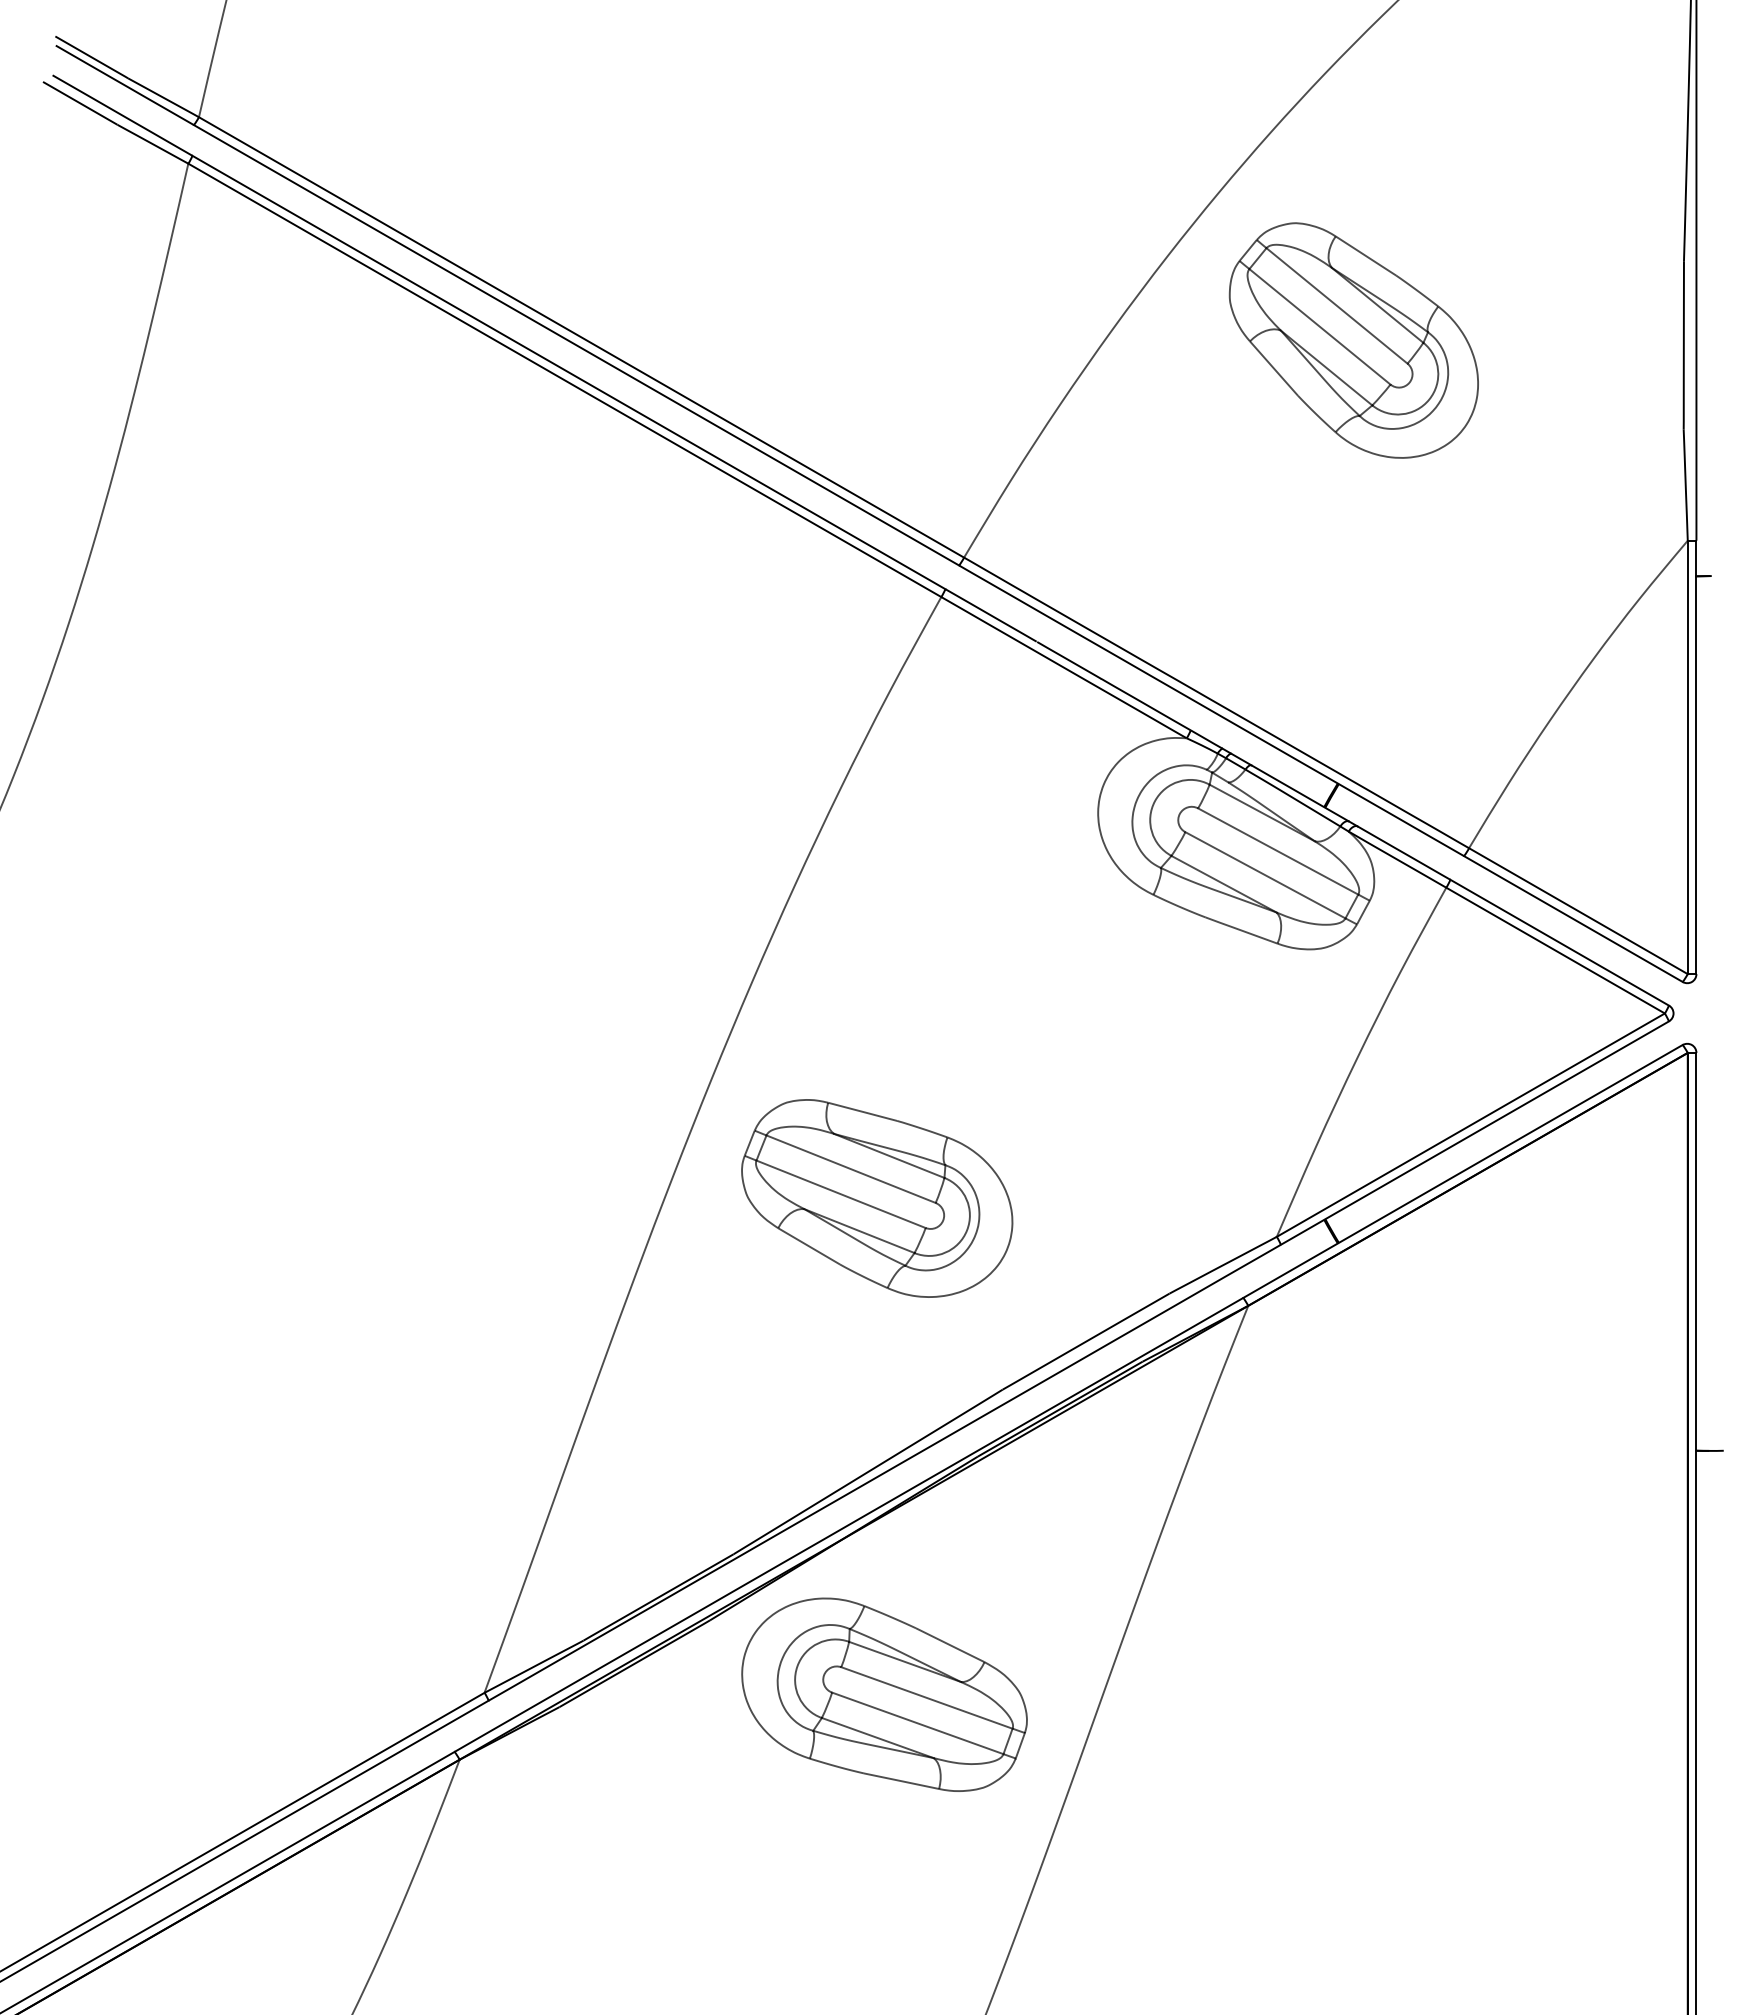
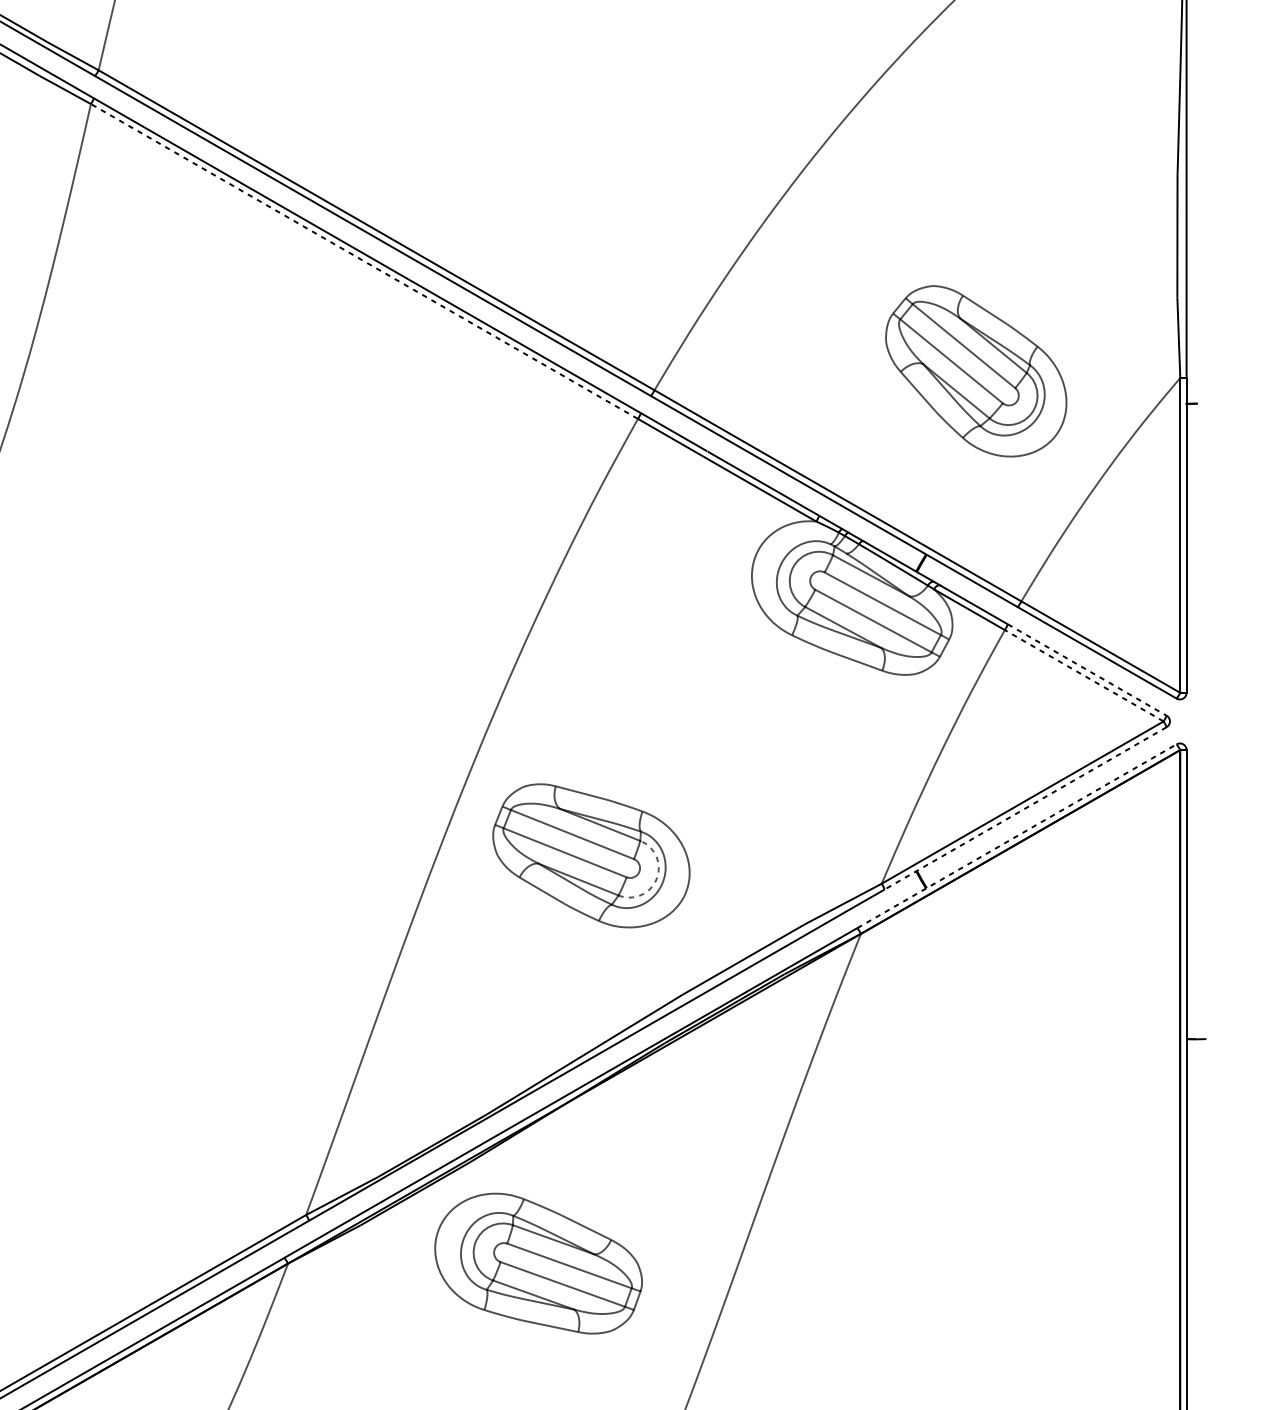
part: (1353, 340) -> (975, 371), moved
line: (564, 380) -> (364, 261), solid -> dashed
line: (1560, 942) -> (1087, 669), solid -> dashed
line: (1555, 950) -> (1084, 675), solid -> dashed
line: (1474, 1133) -> (1025, 808), solid -> dashed
line: (1463, 1171) -> (1017, 836), solid -> dashed
arc: (967, 1230) -> (657, 879), solid -> dashed
part: (884, 1694) -> (538, 1263), moved

